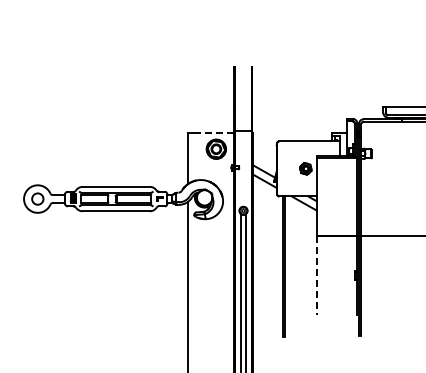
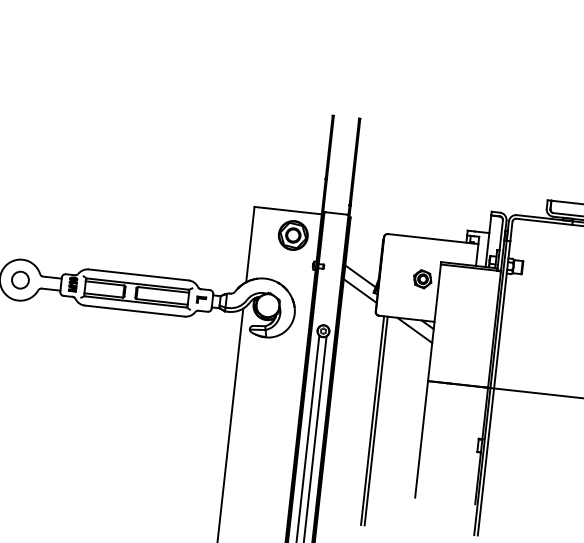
line: (213, 133) -> (291, 211), dashed -> solid
line: (316, 276) -> (420, 440), dashed -> solid

